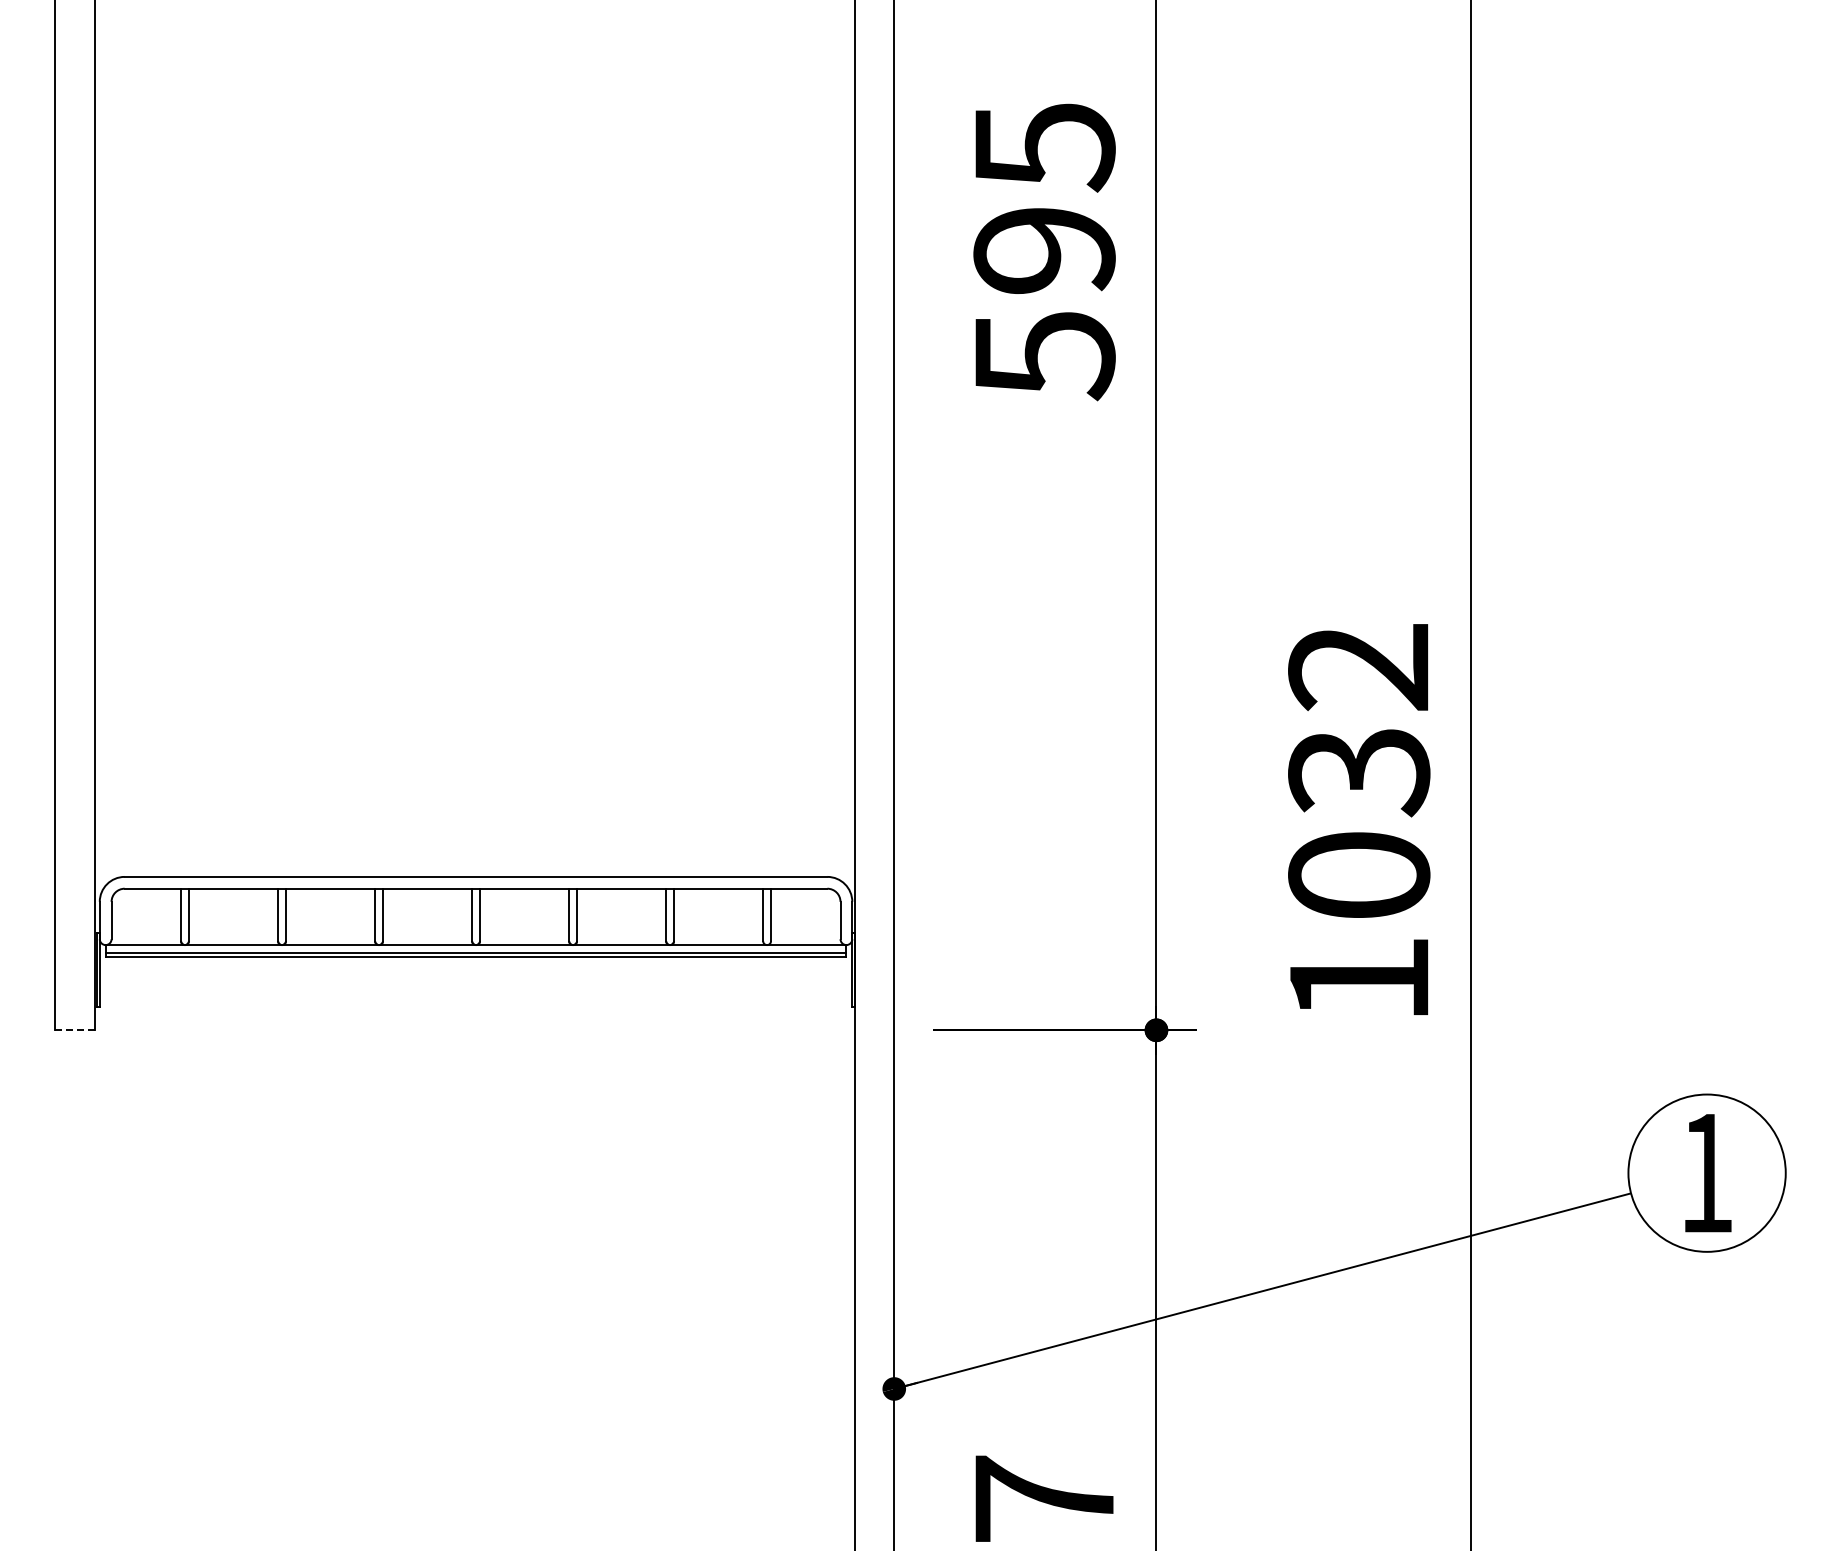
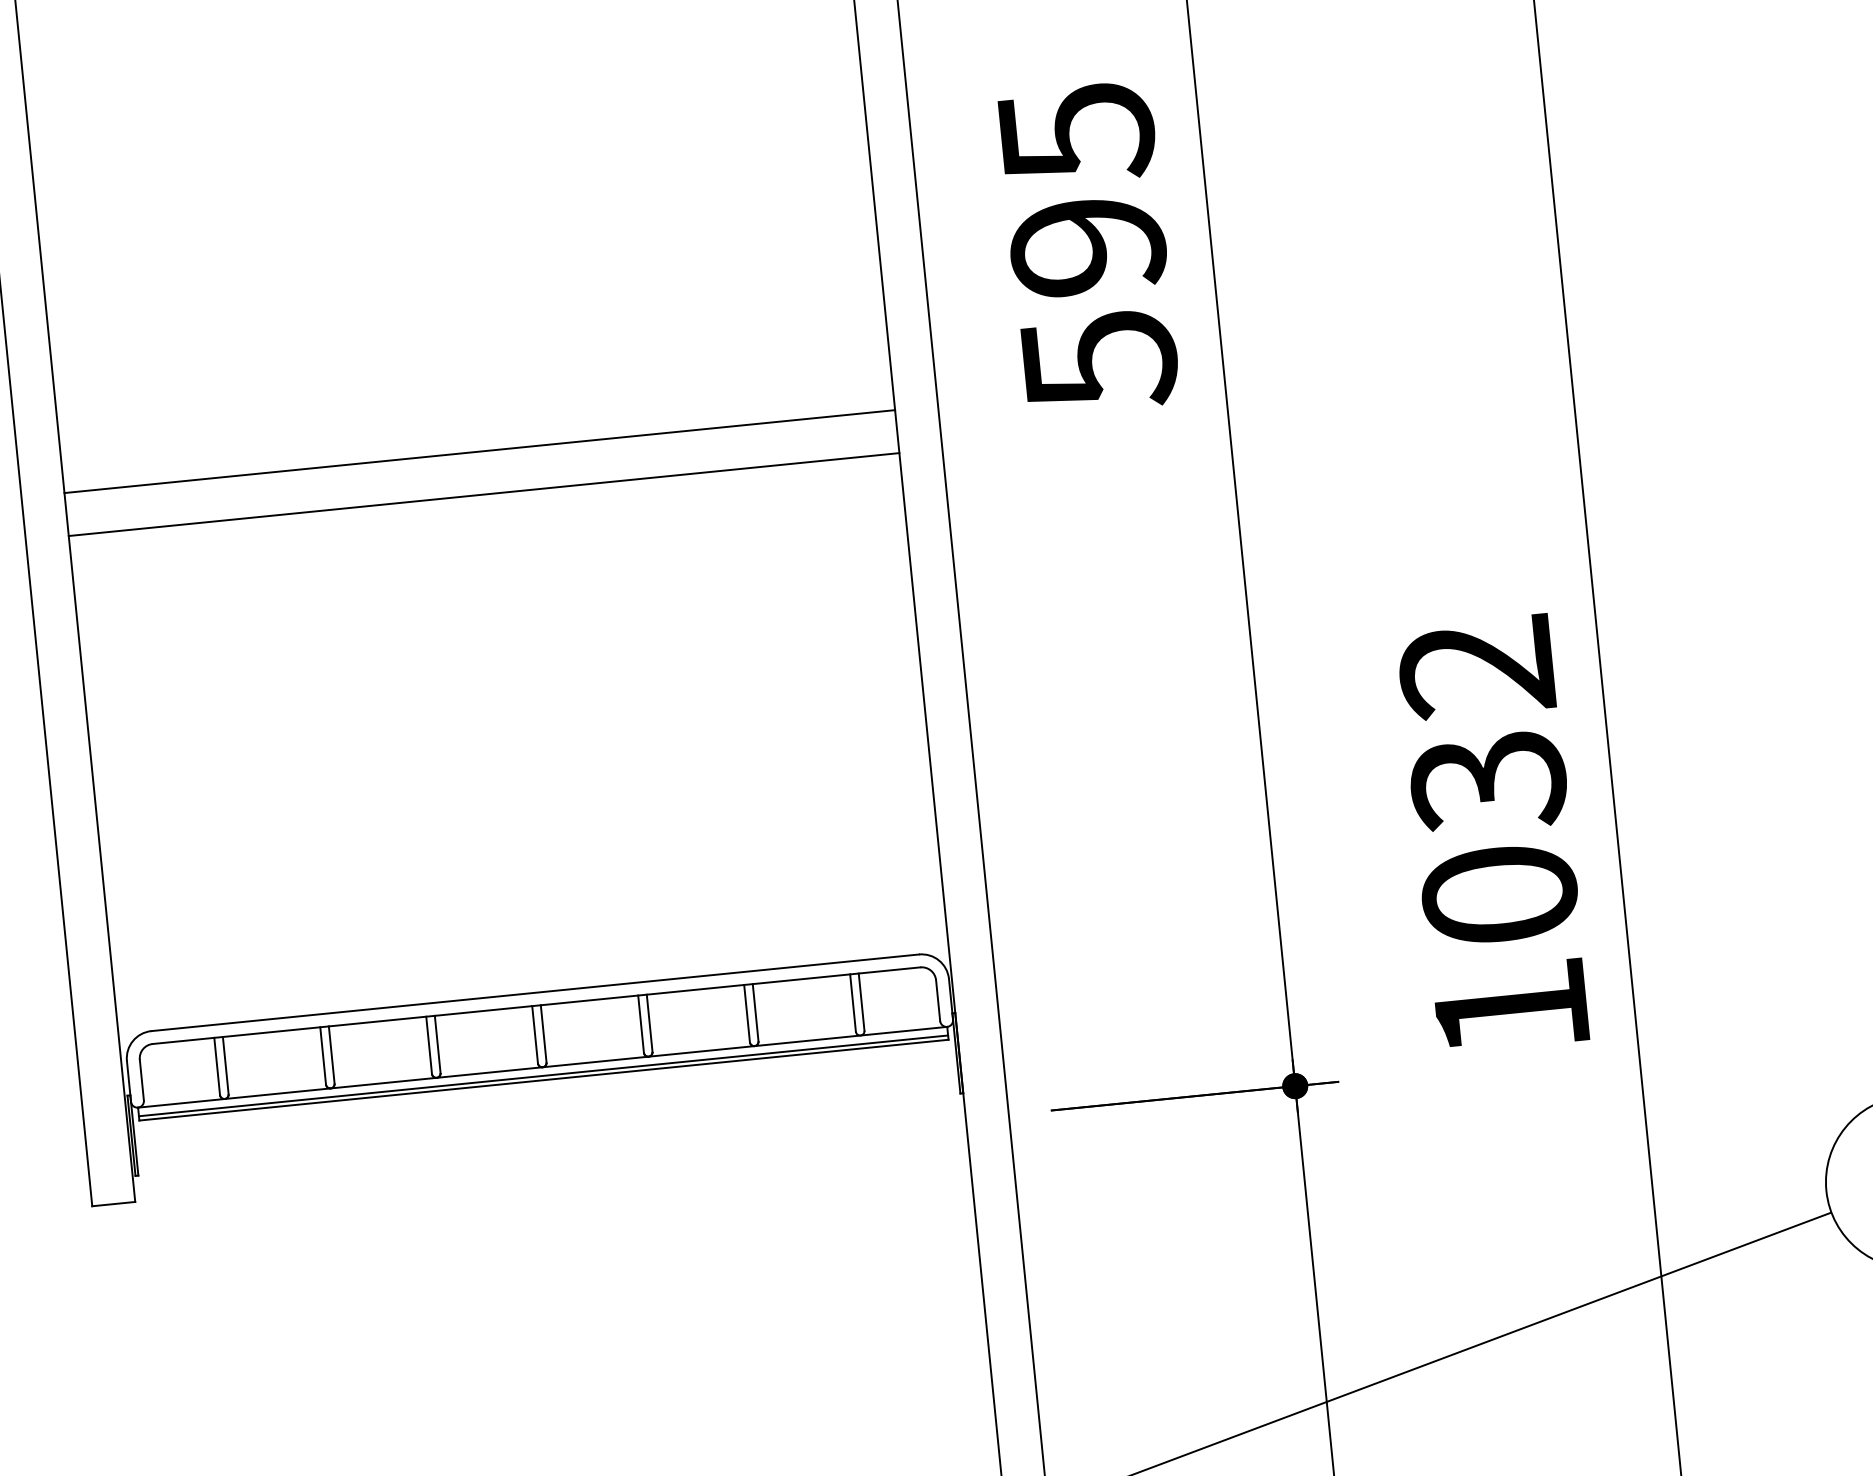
line: (474, 381) -> (479, 451), added
line: (474, 420) -> (483, 494), added
line: (74, 1030) -> (113, 1204), dashed -> solid

